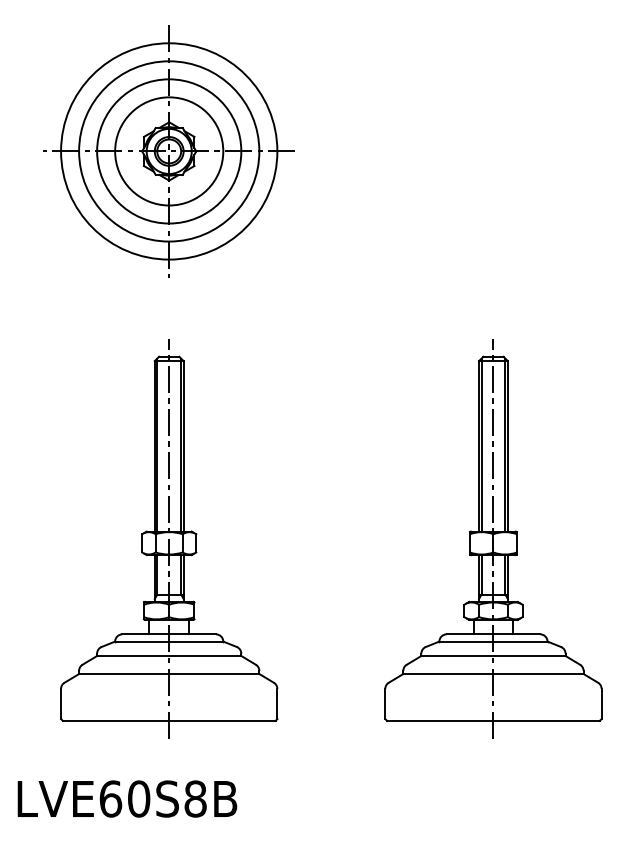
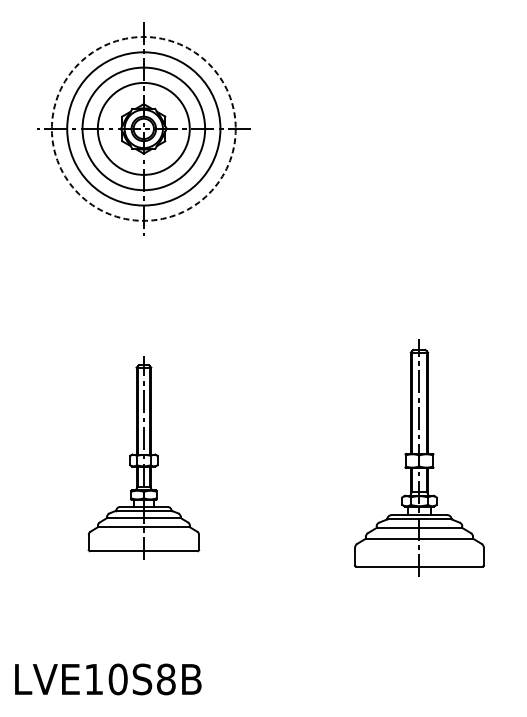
circle: (169, 151) -> (144, 128), solid -> dashed
part: (169, 538) -> (144, 457), size x0.6
part: (493, 538) -> (419, 457), size x0.7
text: (110, 798) -> (93, 678), LVE60S8B -> LVE10S8B

